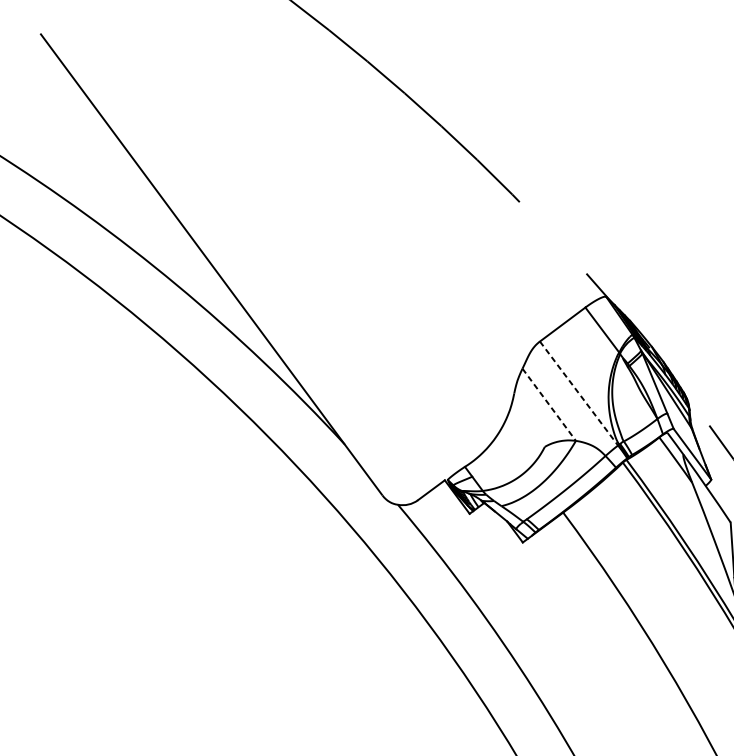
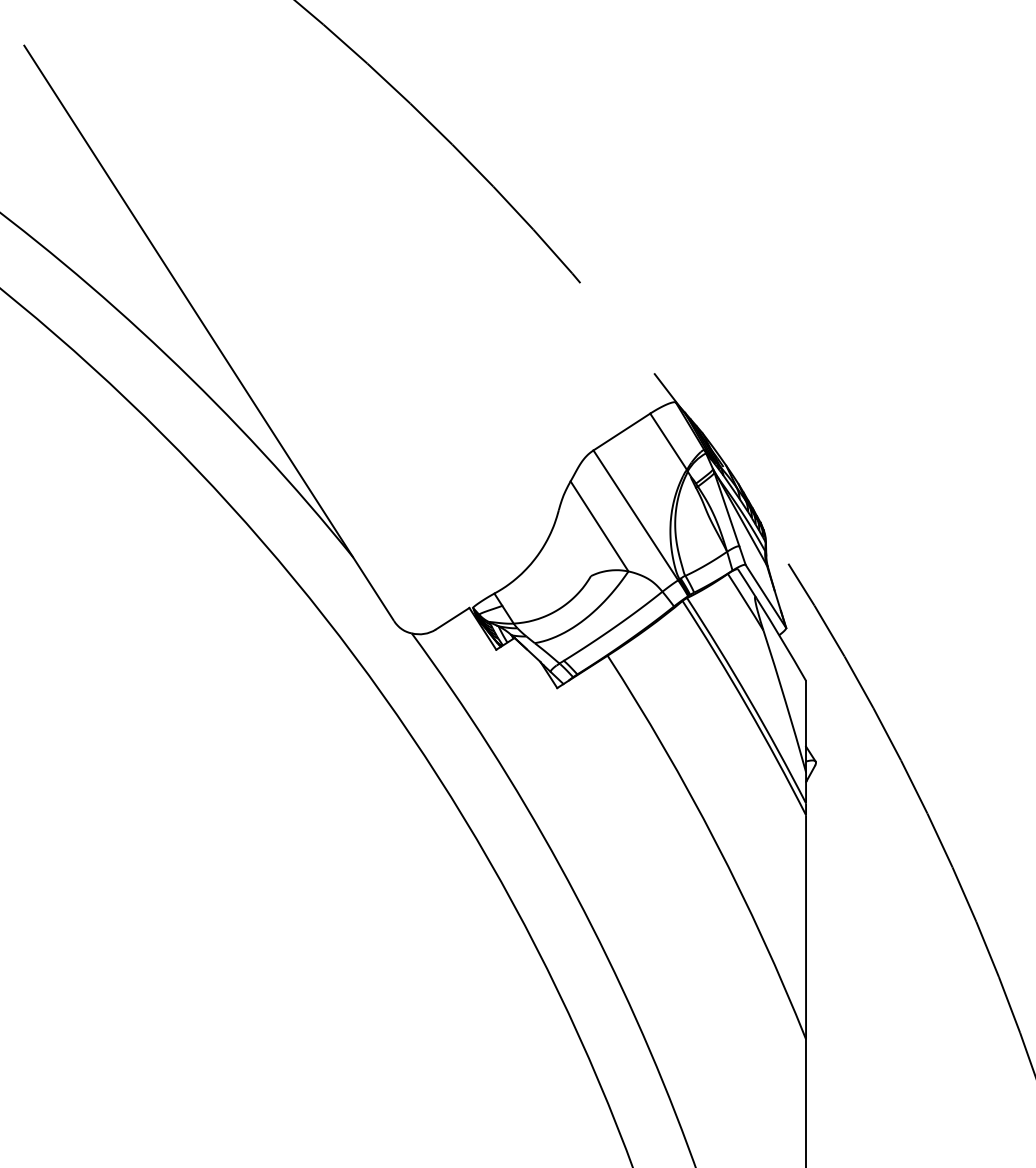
line: (578, 393) -> (635, 515), dashed -> solid
line: (549, 404) -> (599, 526), dashed -> solid

